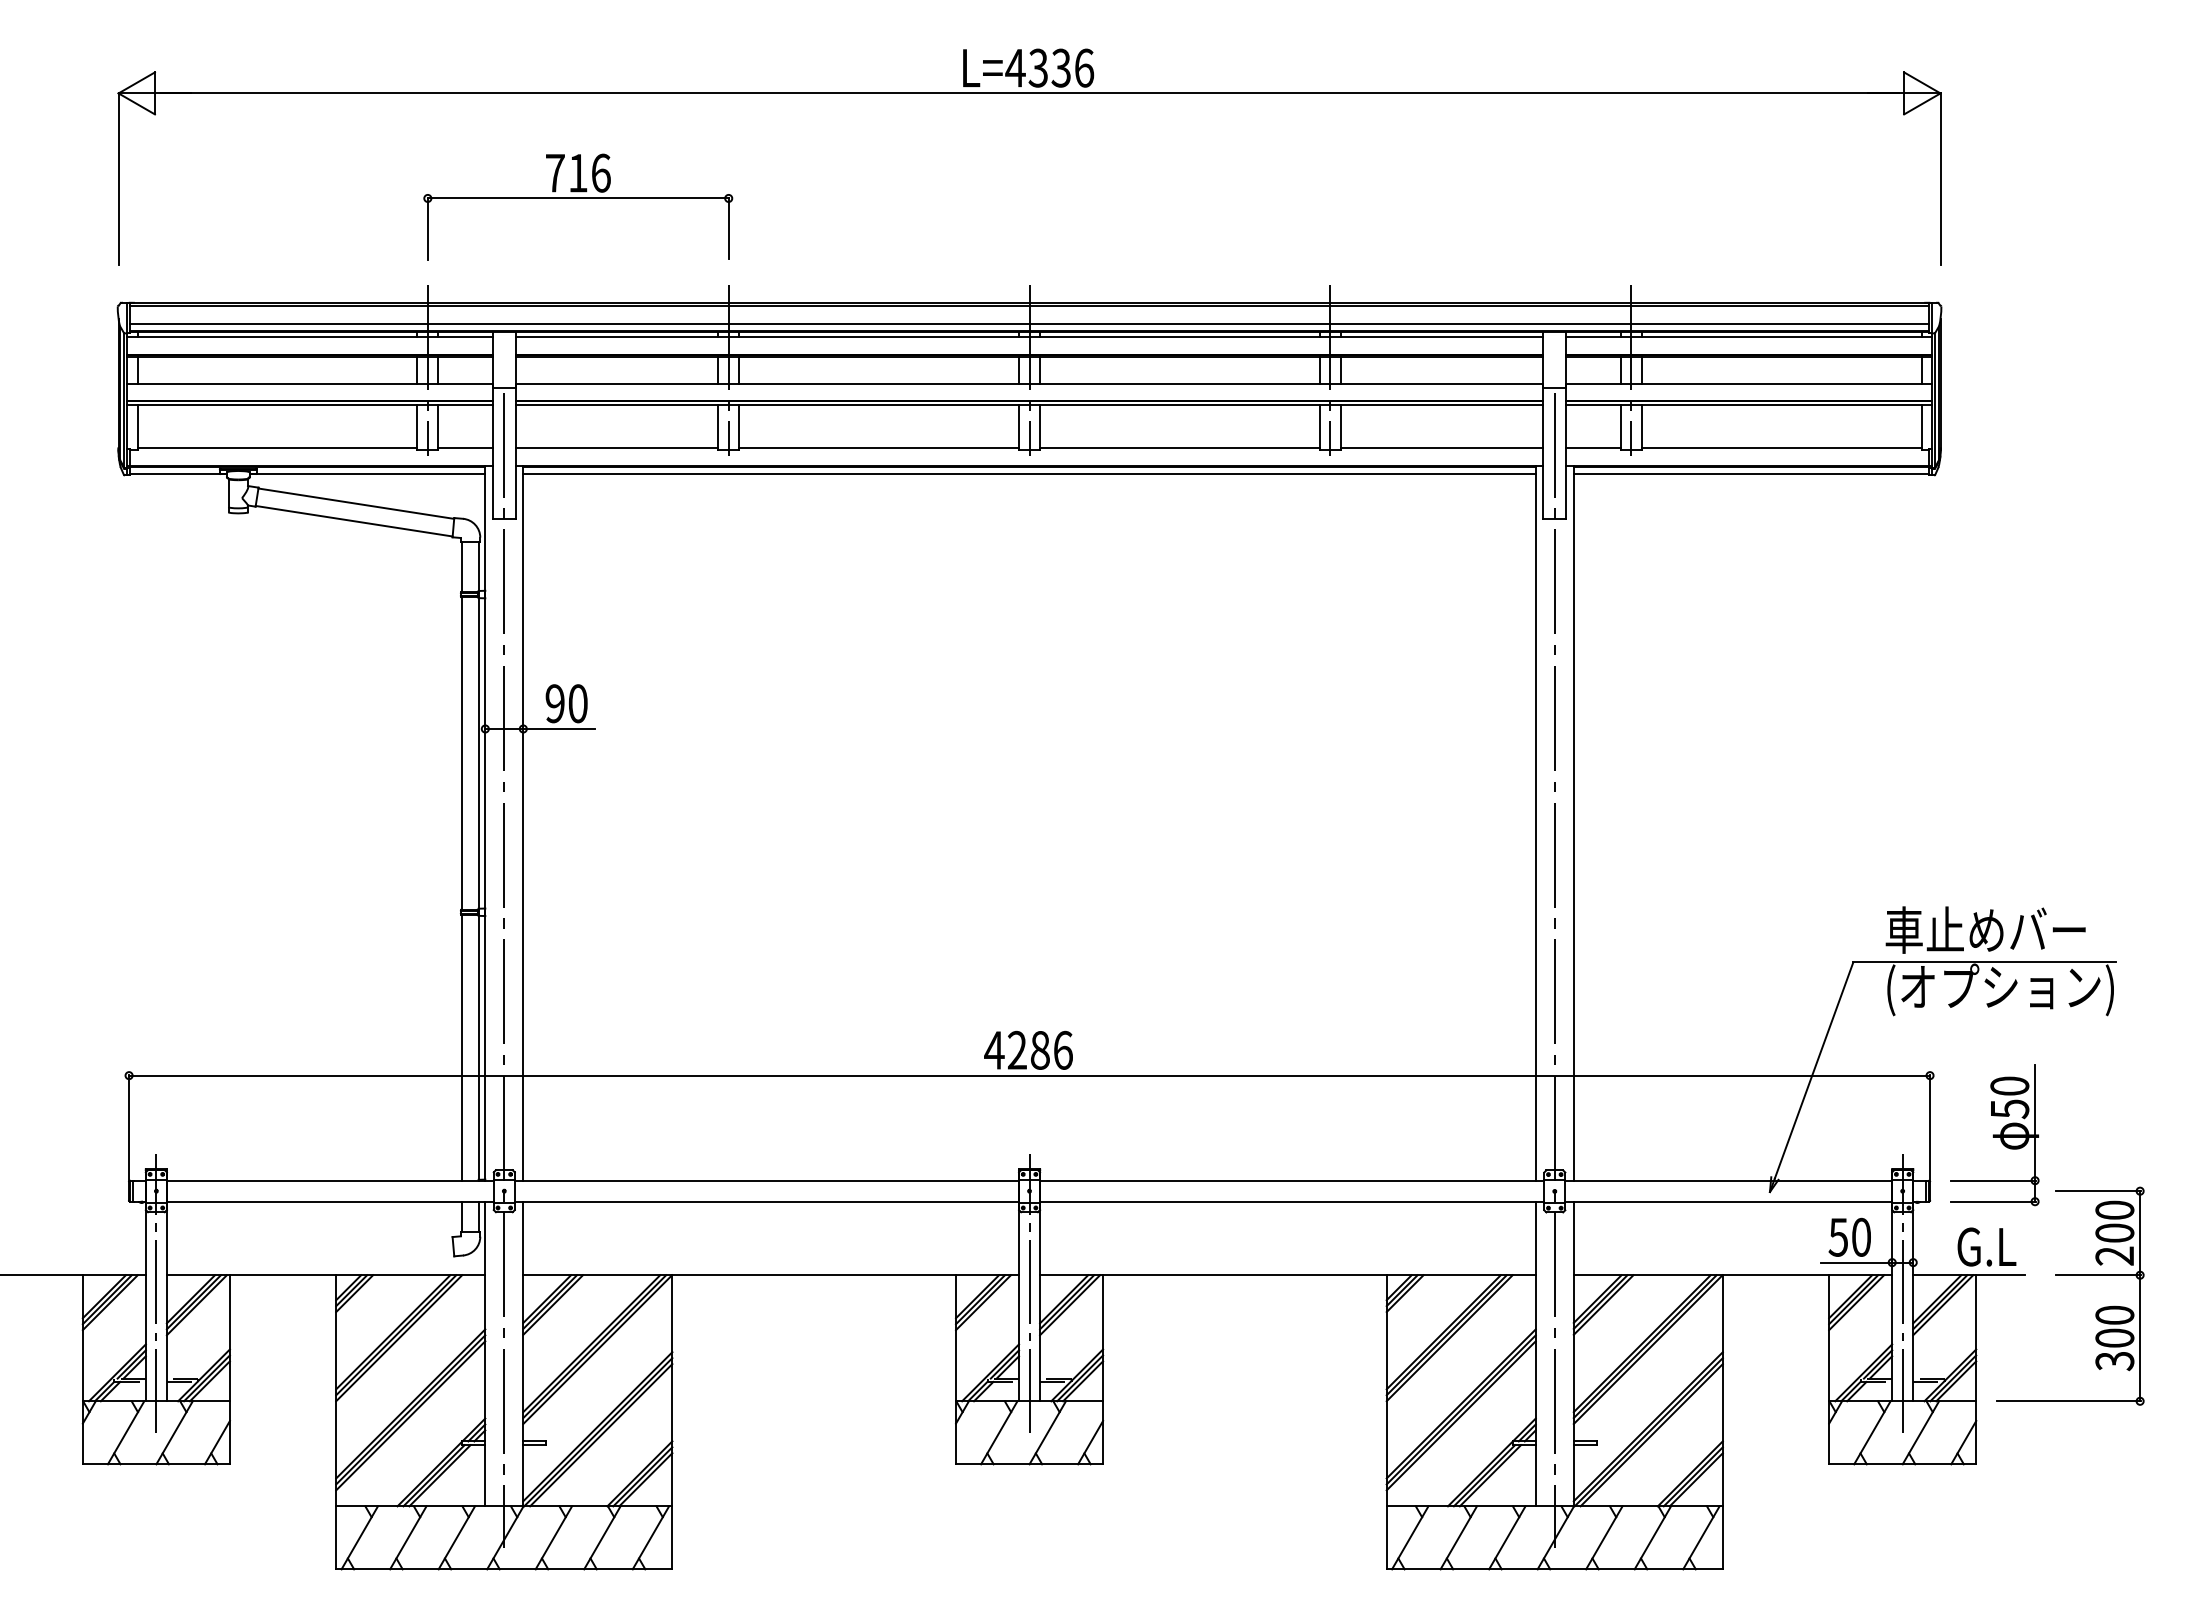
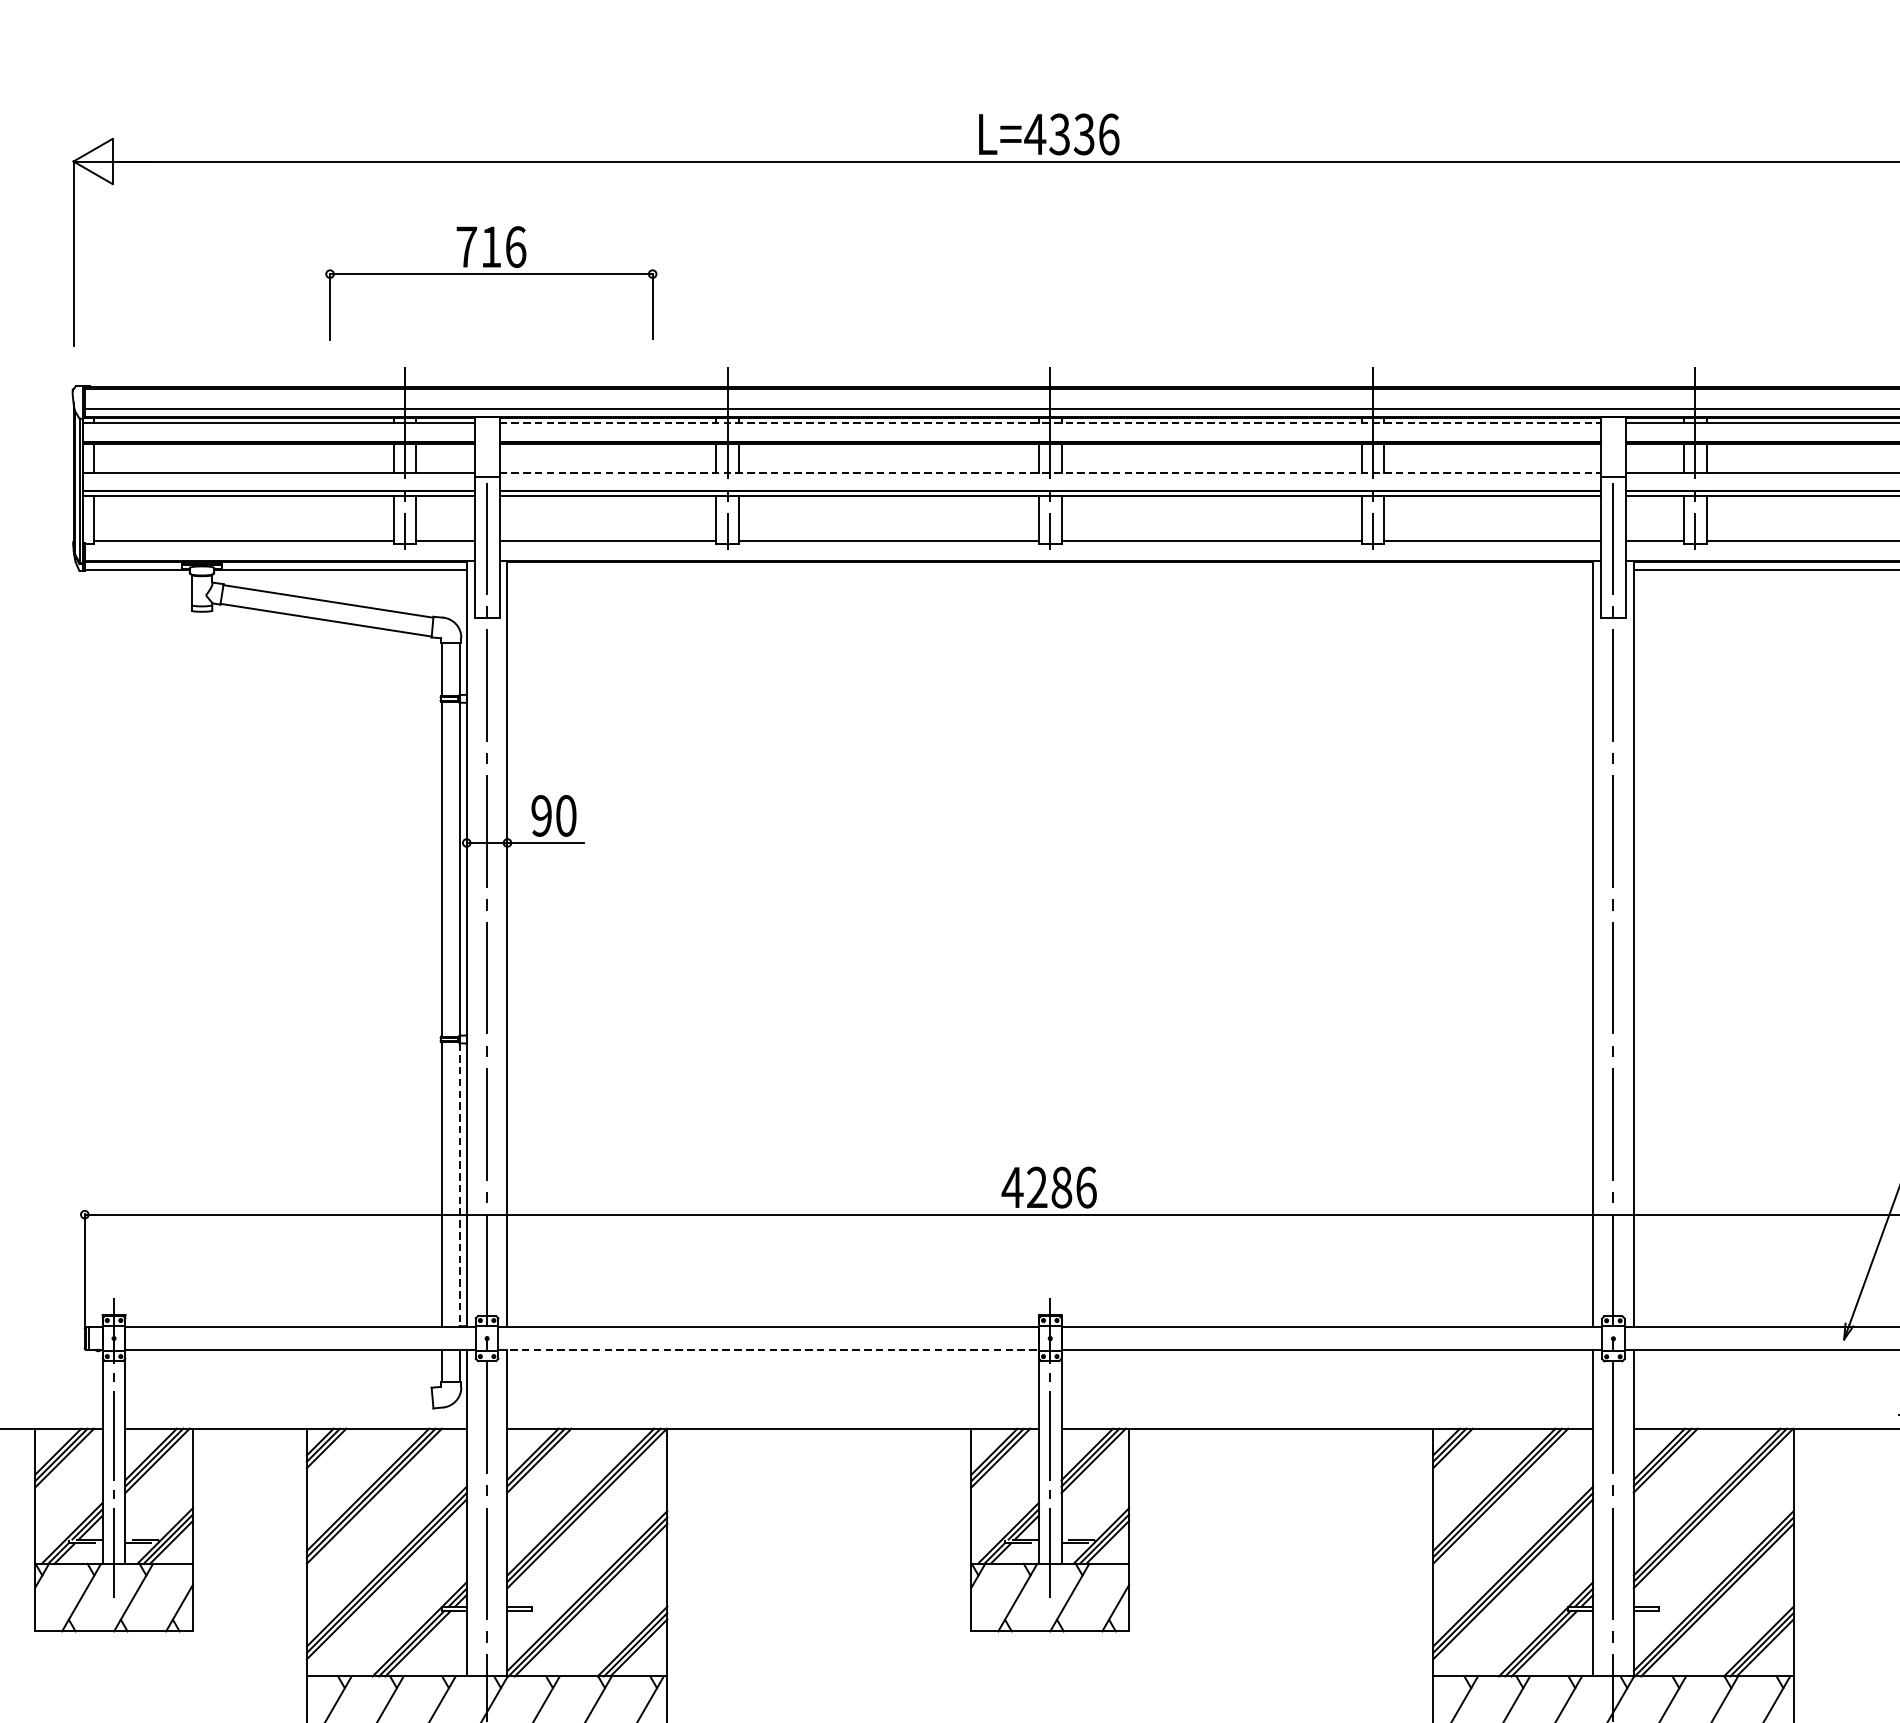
part: (578, 198) -> (491, 274), moved
line: (1029, 337) -> (1050, 423), solid -> dashed
line: (1029, 383) -> (1050, 472), solid -> dashed
line: (1029, 474) -> (1050, 570), removed
line: (479, 1047) -> (460, 1184), solid -> dashed
line: (767, 1201) -> (769, 1349), solid -> dashed

